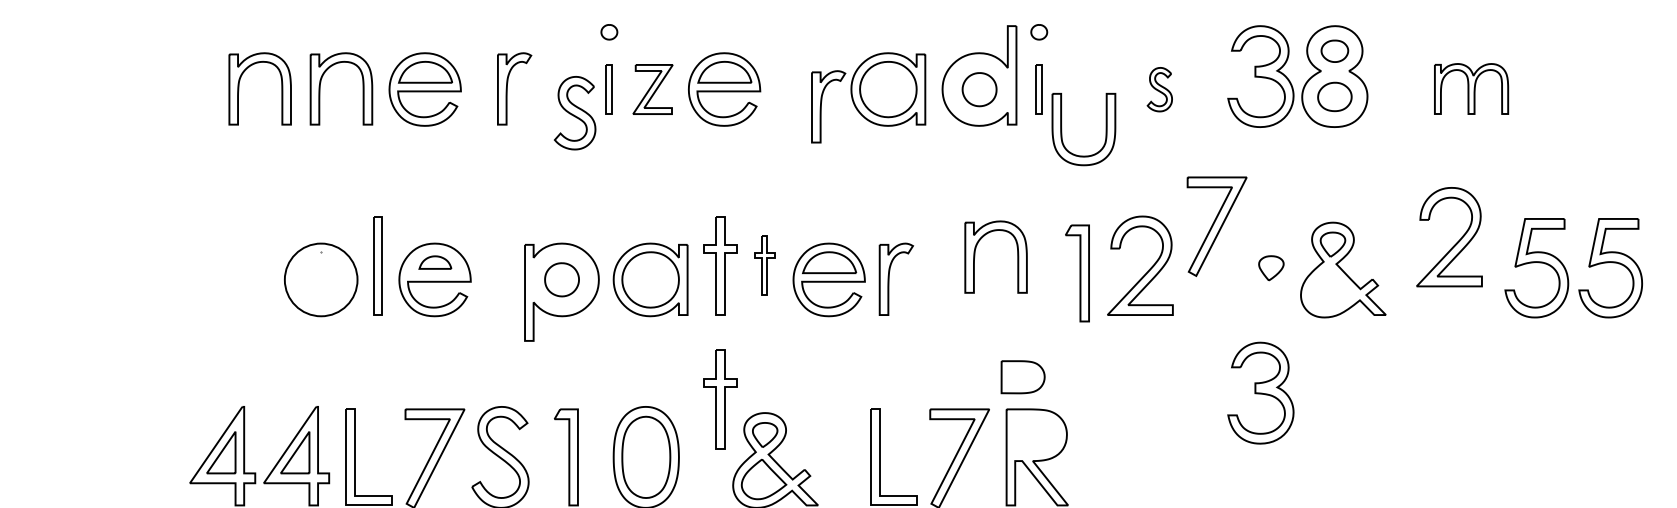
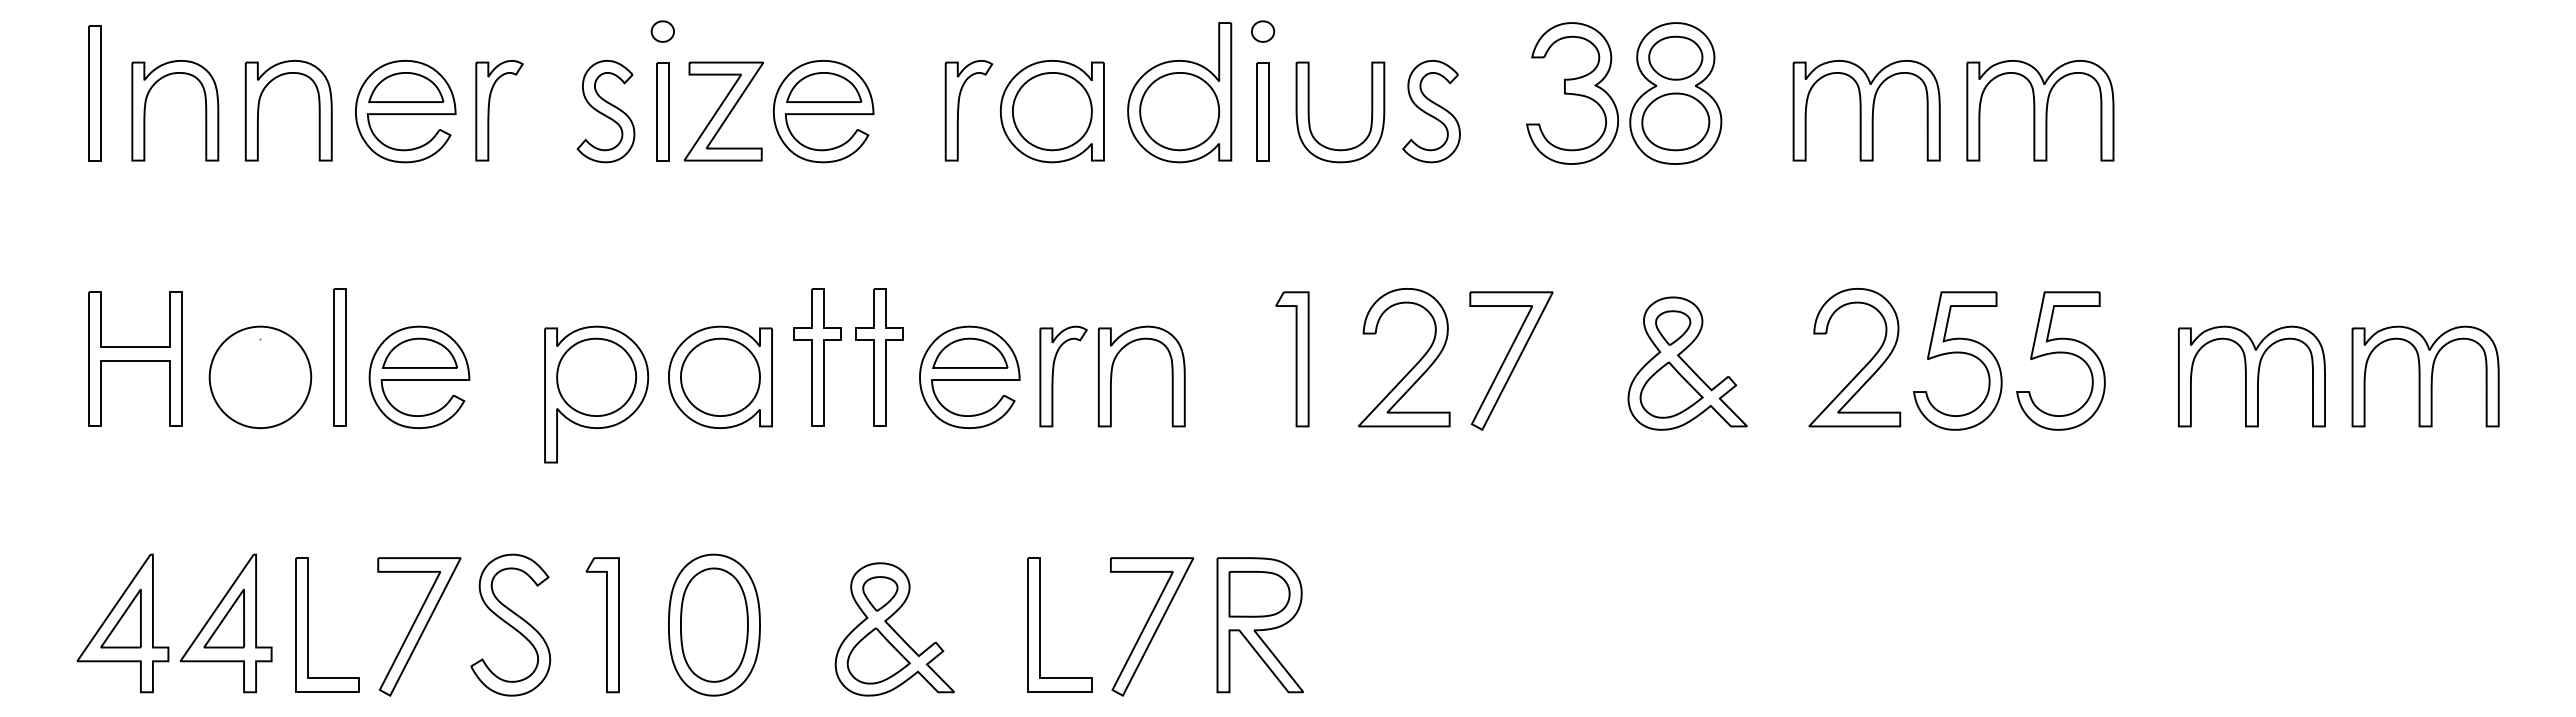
part: (1334, 50) -> (1675, 57), size x1.43
part: (202, 76) -> (94, 93), added
part: (507, 88) -> (489, 110), moved
part: (1471, 88) -> (1866, 110), size x1.43
part: (1596, 88) -> (2040, 110), added
part: (609, 89) -> (662, 111), size x1.43
part: (652, 89) -> (723, 111), size x1.43
part: (979, 89) -> (1179, 111), size x1.67
part: (1038, 89) -> (1262, 111), size x1.43
part: (1159, 89) -> (1431, 111), size x1.67
part: (1334, 96) -> (1675, 121), size x1.43
part: (821, 105) -> (959, 109), moved
part: (574, 113) -> (605, 111), moved
part: (1061, 129) -> (1309, 112), moved
part: (1217, 226) -> (1511, 360), moved
part: (1455, 243) -> (1863, 366), moved
part: (975, 257) -> (1112, 376), moved
part: (435, 262) -> (419, 352), size x1.67
part: (764, 265) -> (879, 357), size x1.67
part: (231, 266) -> (135, 358), added
part: (1271, 267) -> (1587, 360), removed
part: (1077, 273) -> (1292, 359), moved
part: (561, 279) -> (596, 376), size x1.67
part: (1331, 288) -> (1671, 389), added
curve: (1023, 392) -> (1259, 615), moved
part: (1260, 393) -> (1572, 535), removed
part: (720, 399) -> (817, 544), removed

